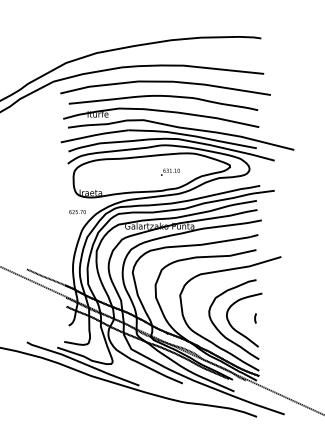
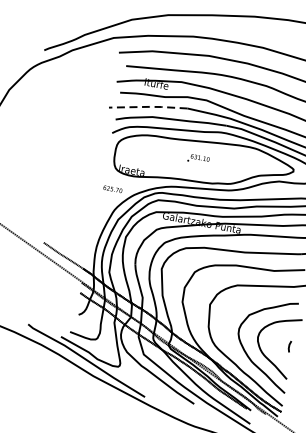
line: (95, 135) -> (149, 107), solid -> dashed
text: (170, 171) -> (198, 158), moved

